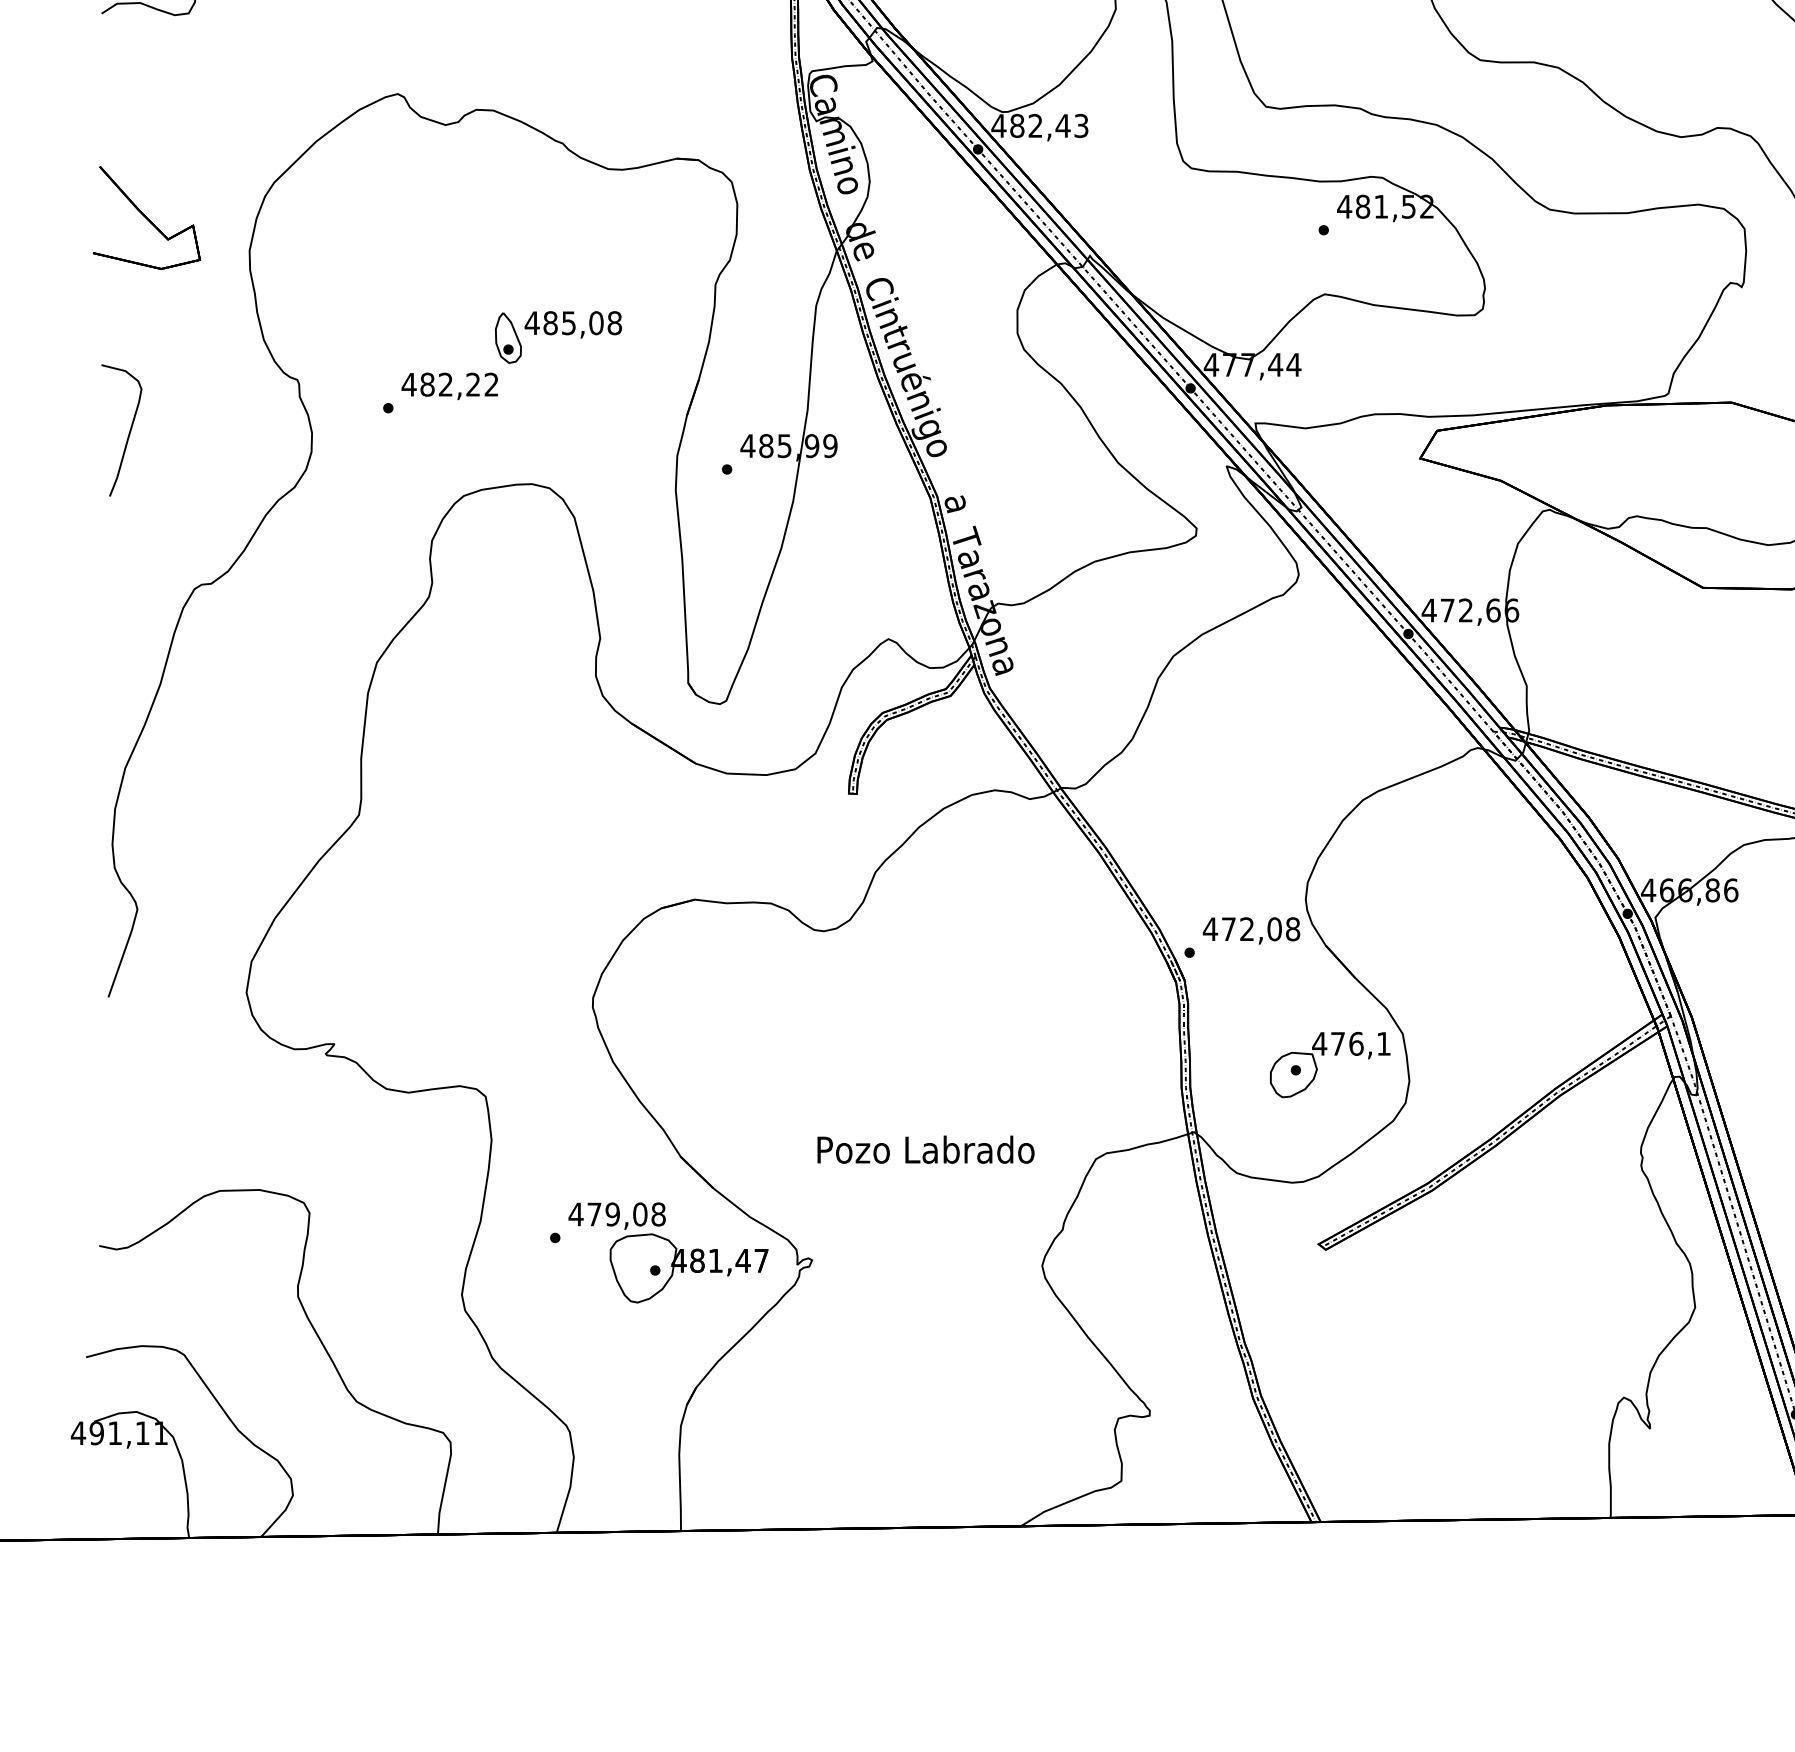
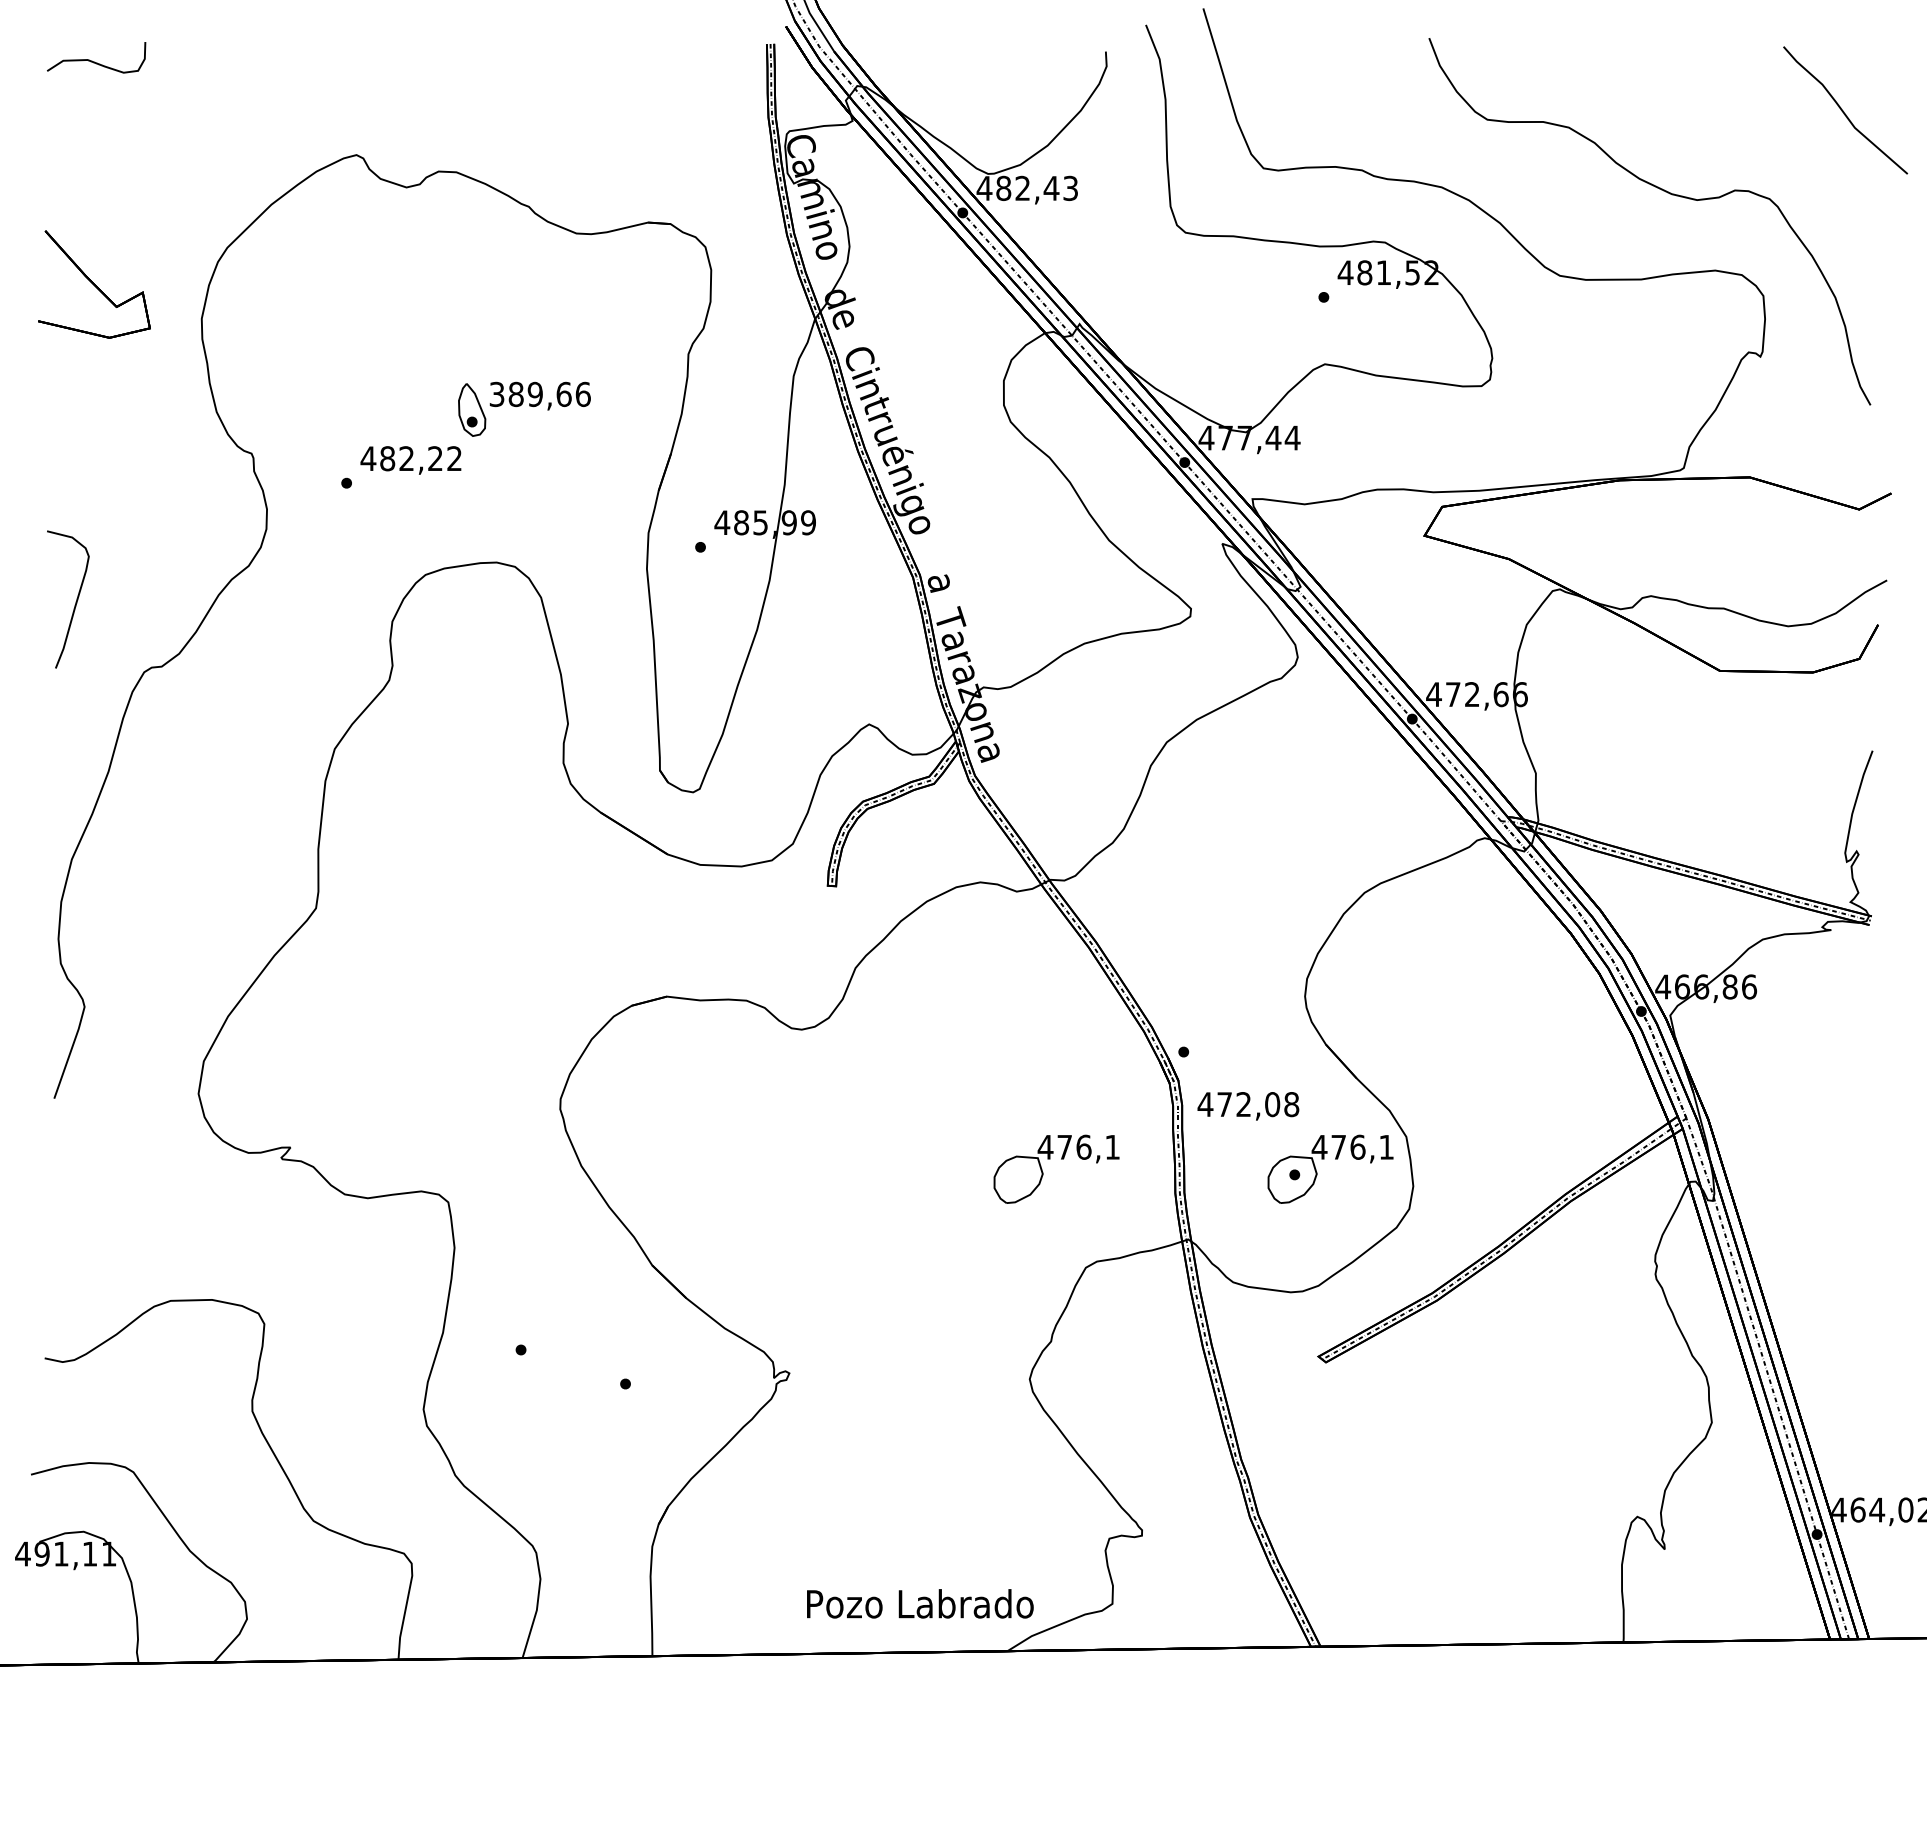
text: (572, 323) -> (539, 394), 485,08 -> 389,66
curve: (128, 432) -> (75, 601), moved
text: (1251, 931) -> (1248, 1106), moved
part: (1072, 1055) -> (1061, 1159), added
text: (926, 1149) -> (920, 1603), moved
part: (667, 1252) -> (638, 1365), removed

